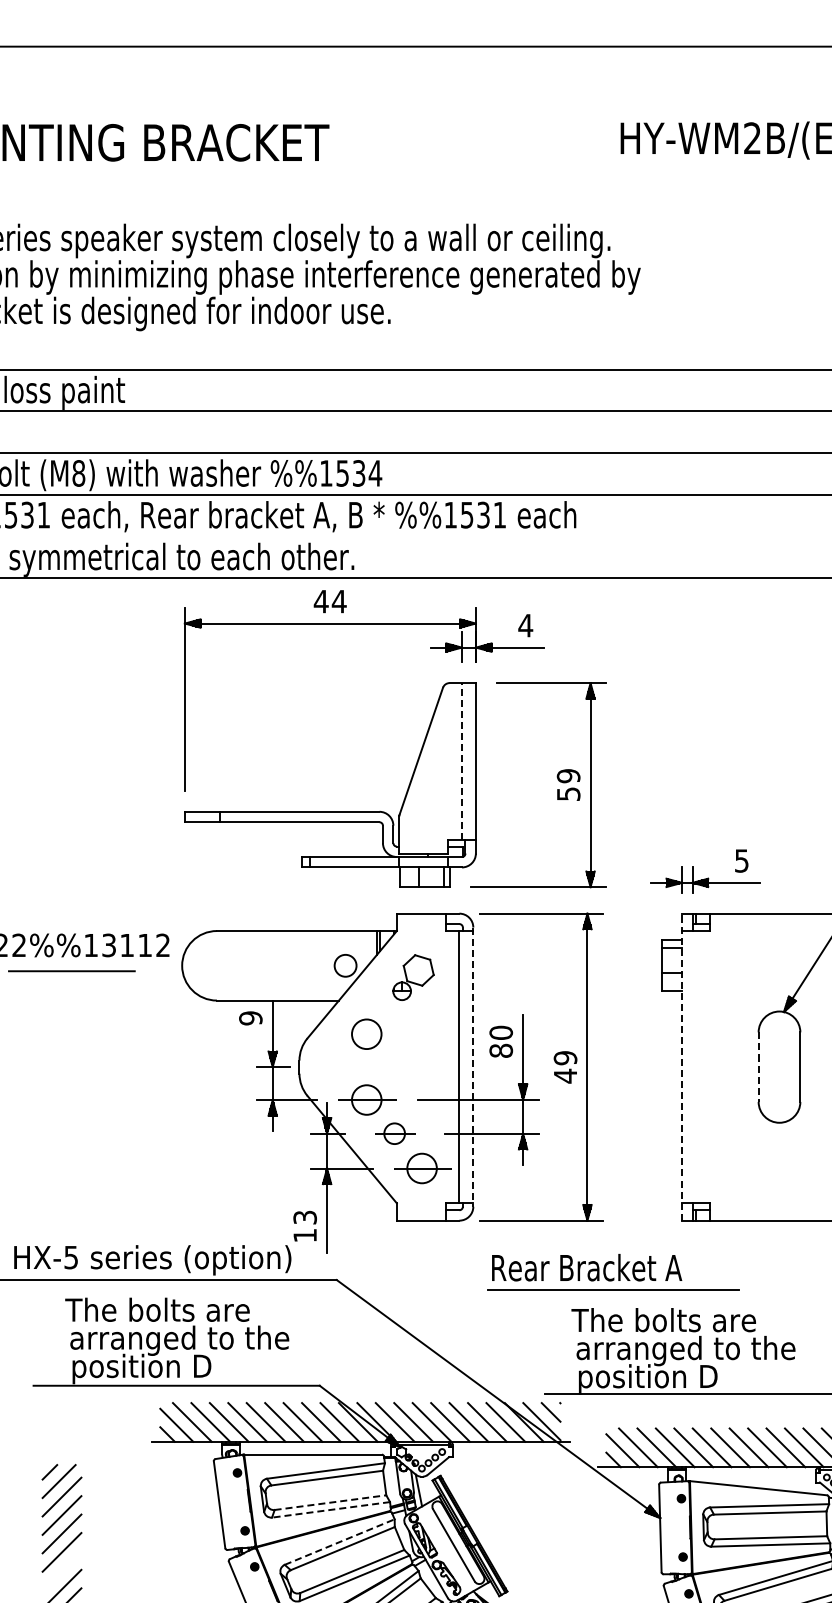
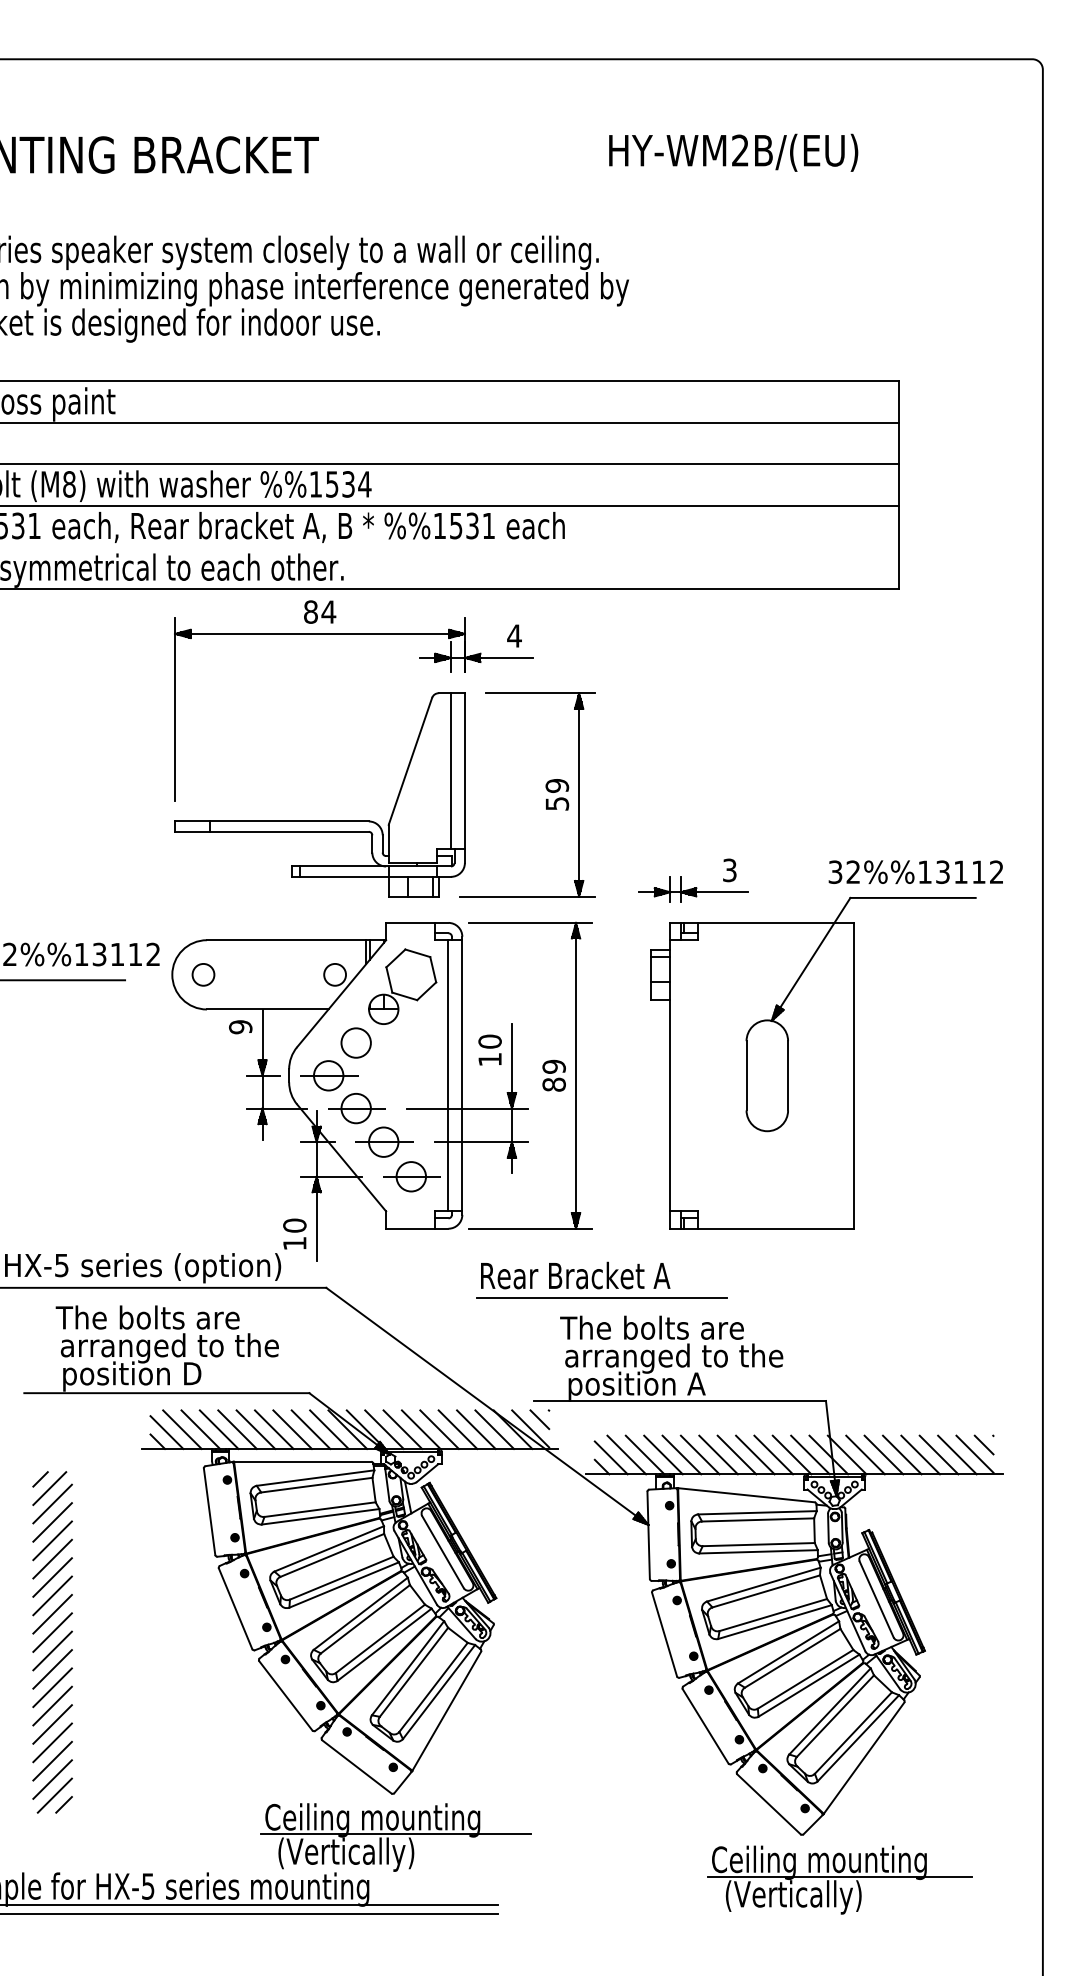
text: (320, 601) -> (310, 611), 44 -> 84
line: (462, 761) -> (451, 771), dashed -> solid
text: (741, 860) -> (729, 869), 5 -> 3
circle: (213, 965) -> (203, 974), added
part: (413, 977) -> (402, 986), size x1.67
text: (500, 1050) -> (489, 1059), 80 -> 10
part: (339, 1066) -> (329, 1075), added
line: (682, 1066) -> (670, 1075), dashed -> solid
line: (758, 1066) -> (746, 1075), dashed -> solid
line: (473, 1067) -> (462, 1076), dashed -> solid
text: (564, 1075) -> (553, 1084), 49 -> 89
part: (395, 1133) -> (384, 1141), size x1.43
text: (304, 1217) -> (294, 1225), 13 -> 10
text: (648, 1378) -> (636, 1385), position D -> position A
line: (330, 1502) -> (320, 1509), dashed -> solid
line: (330, 1509) -> (320, 1516), dashed -> solid
line: (339, 1541) -> (329, 1548), dashed -> solid
line: (61, 1570) -> (52, 1577), added

